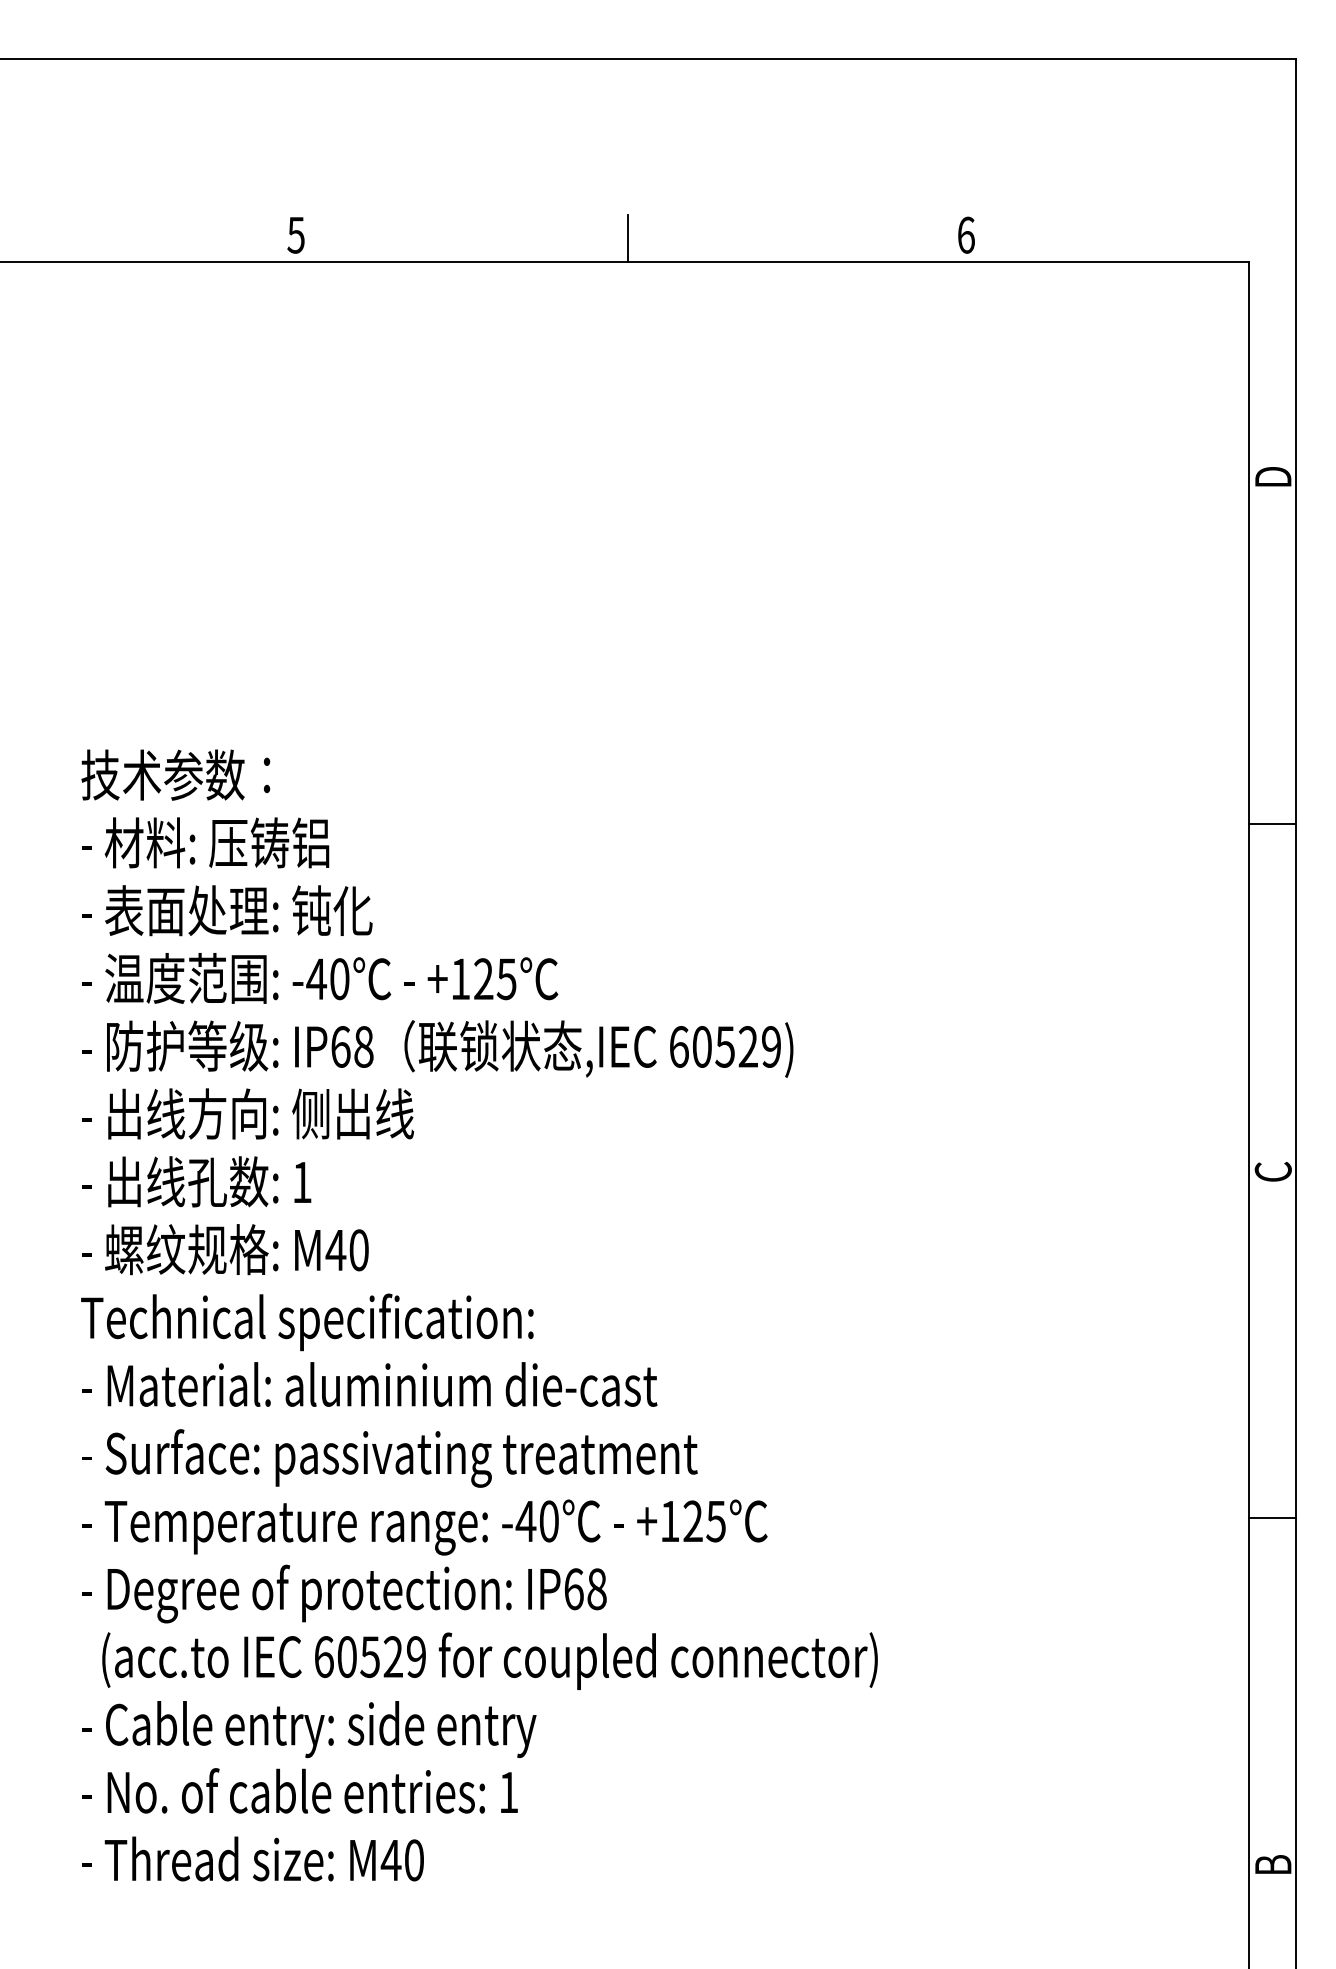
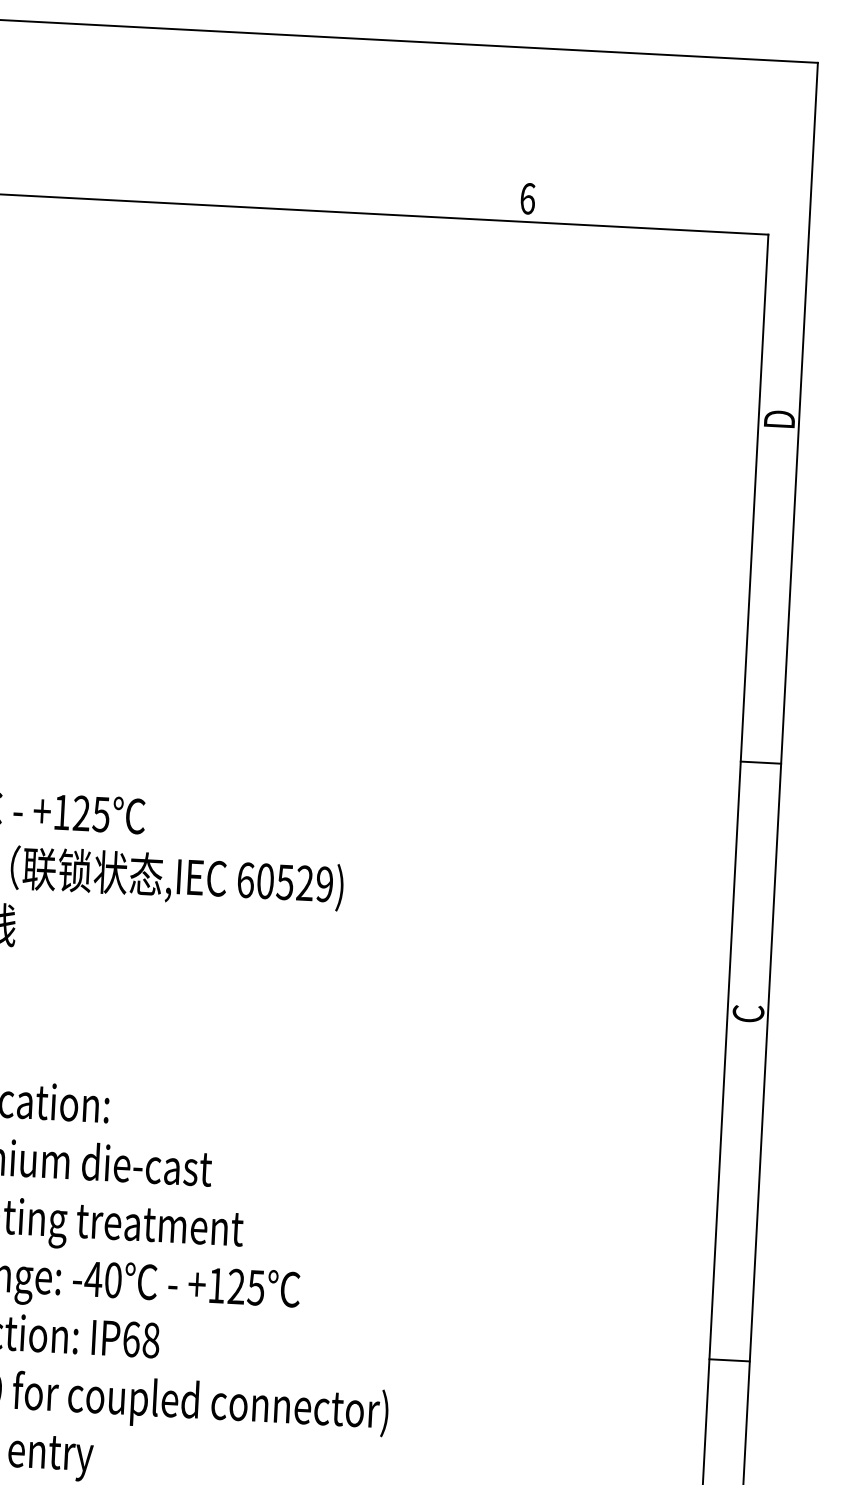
line: (627, 238) -> (237, 186), removed
line: (1272, 824) -> (760, 762), moved
line: (1272, 1518) -> (729, 1360), moved

